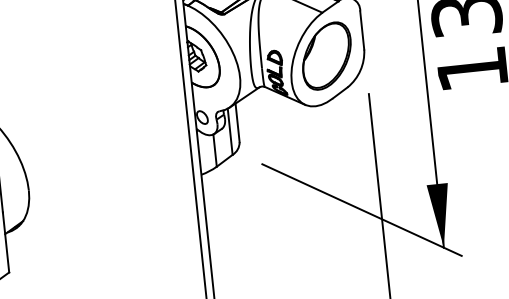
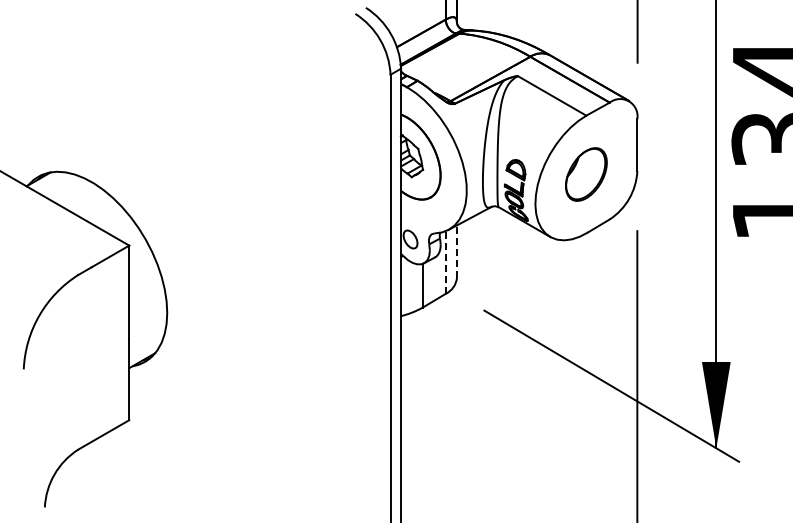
part: (327, 56) -> (586, 174), size x0.6
line: (237, 122) -> (456, 251), solid -> dashed
line: (229, 131) -> (445, 262), solid -> dashed

